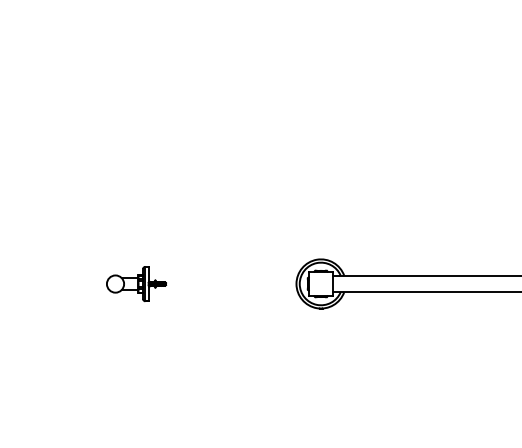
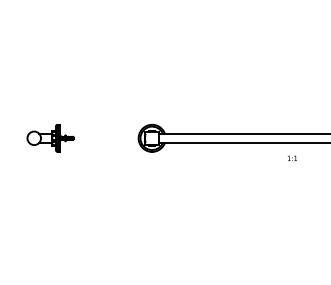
part: (136, 284) -> (50, 138), size x1.43

